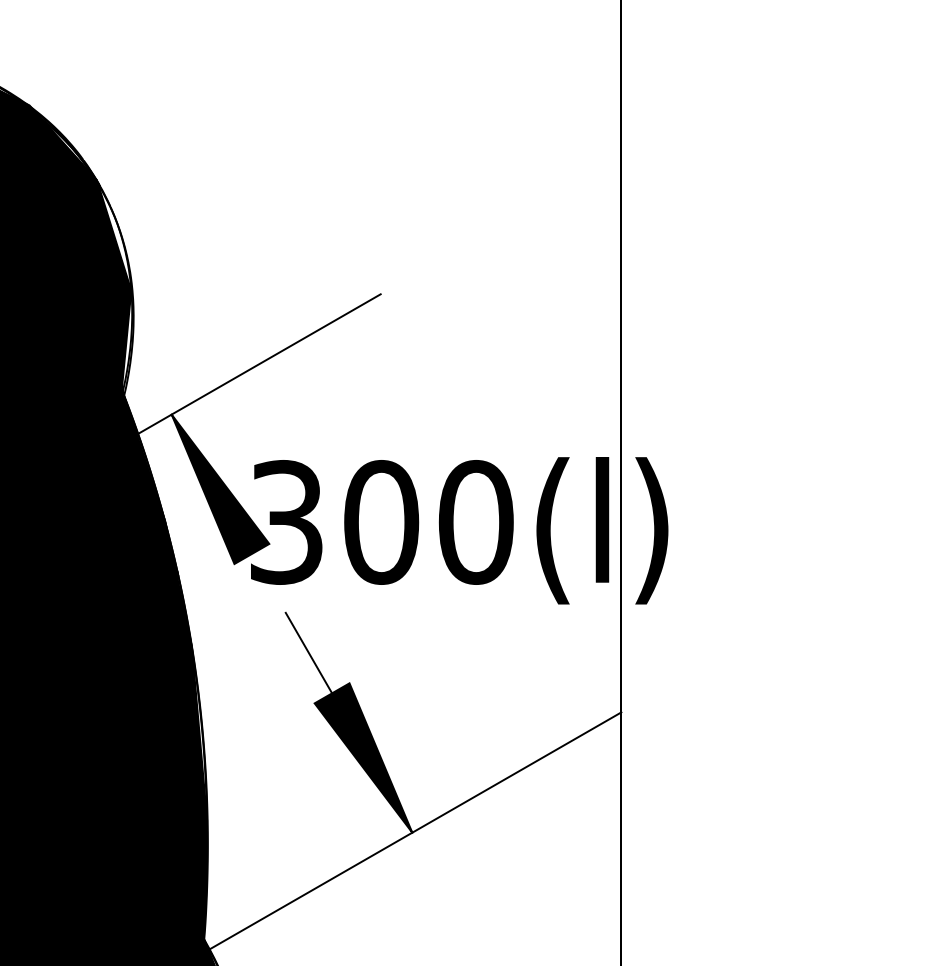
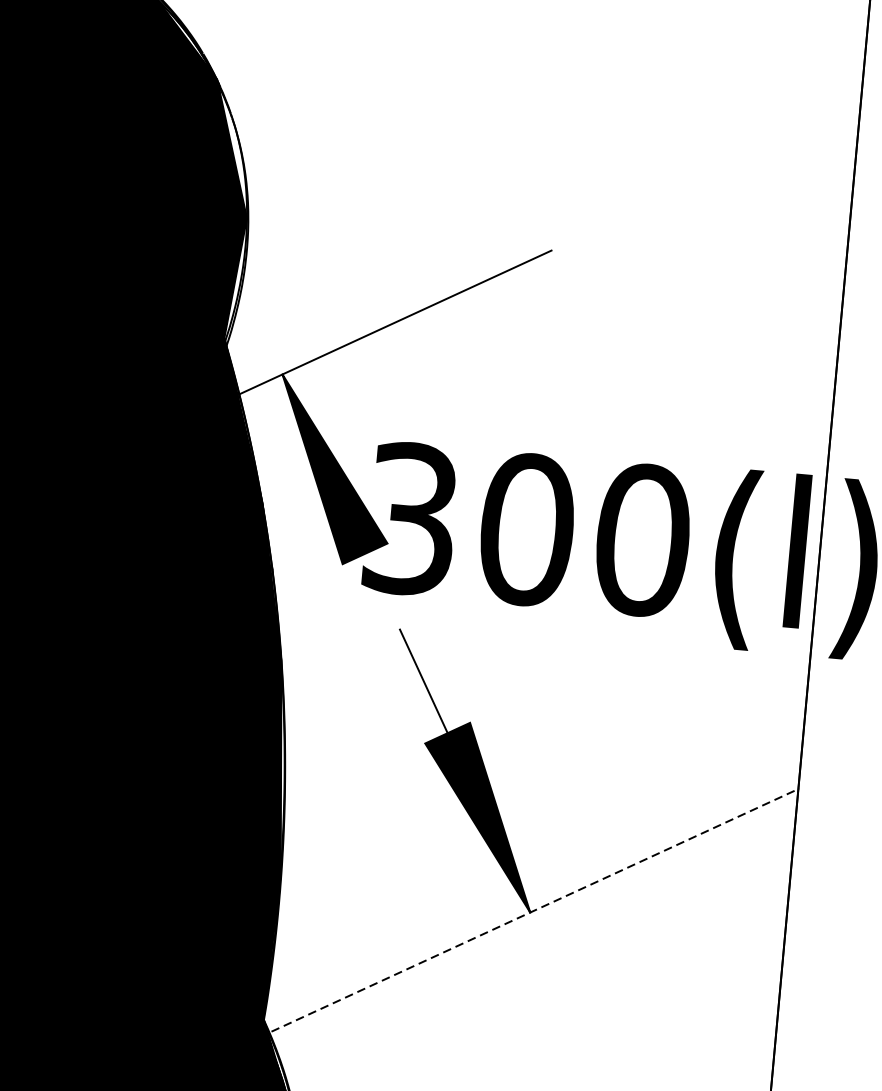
line: (411, 832) -> (529, 912), solid -> dashed

